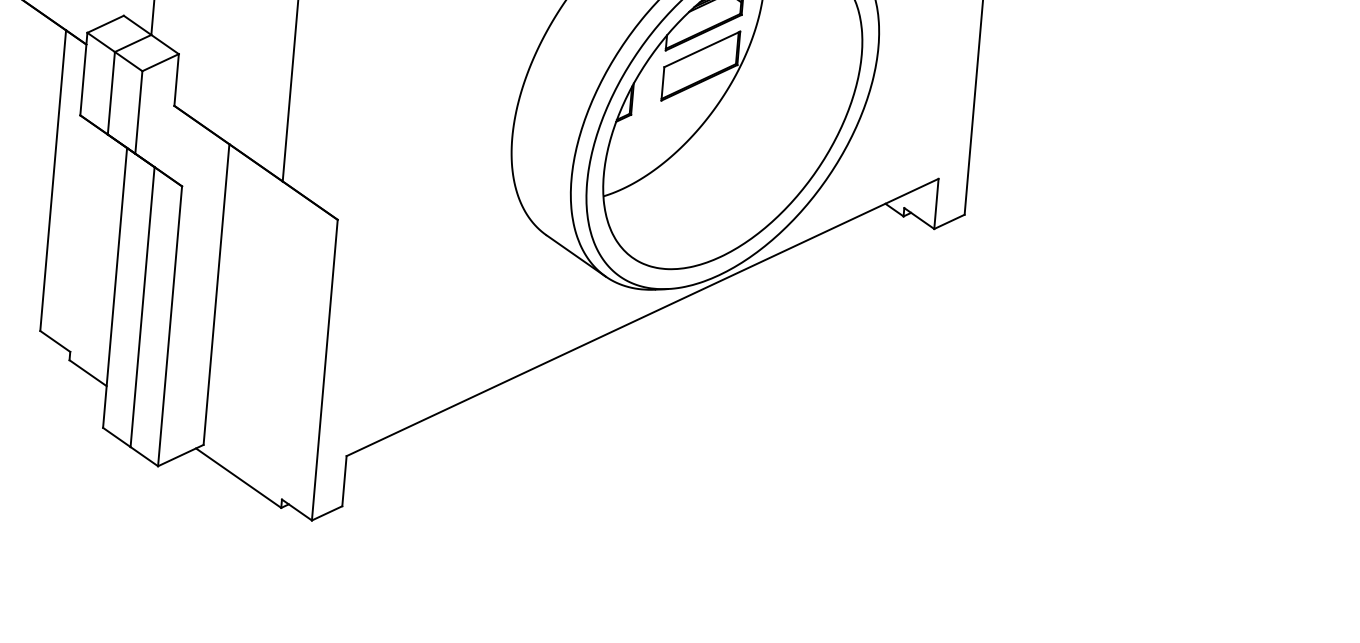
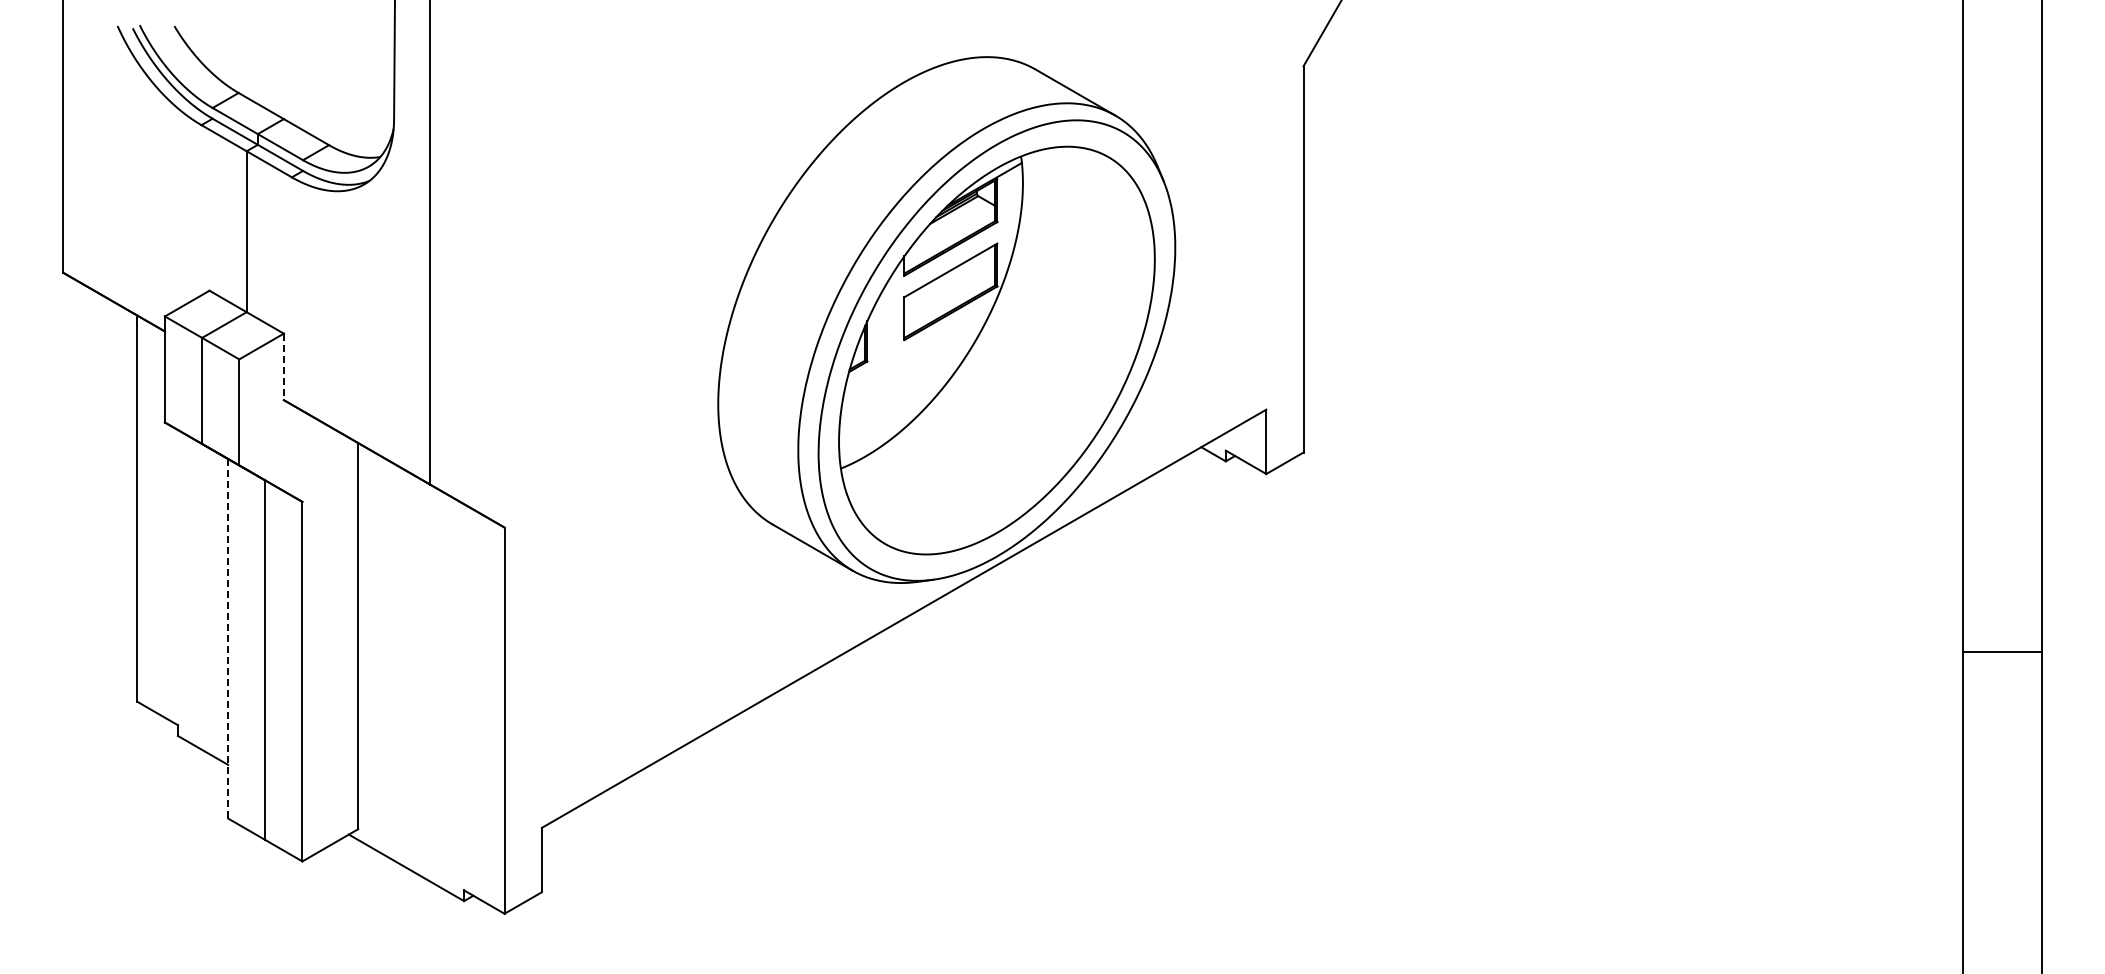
line: (176, 80) -> (283, 367), solid -> dashed
line: (115, 287) -> (228, 638), solid -> dashed

